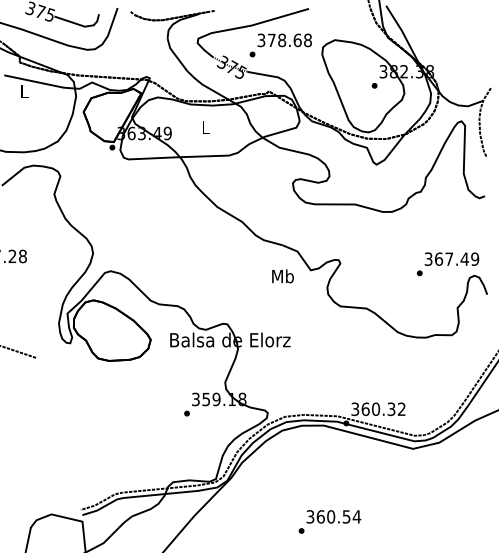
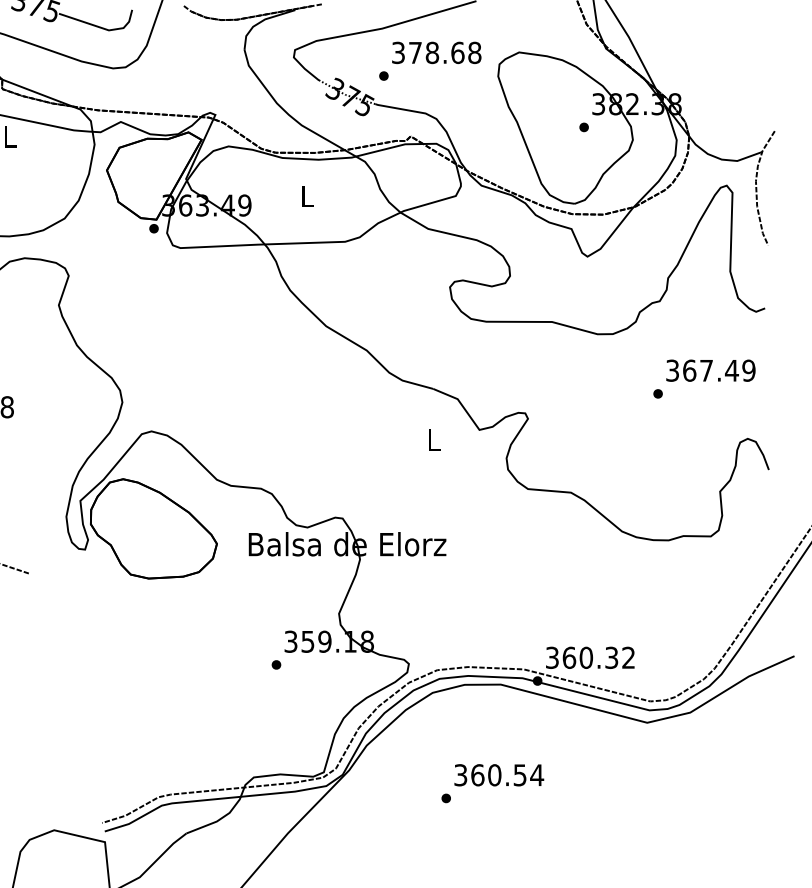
text: (447, 264) -> (703, 379), moved
text: (282, 276) -> (433, 440), Mb -> L
text: (329, 521) -> (492, 782), moved

